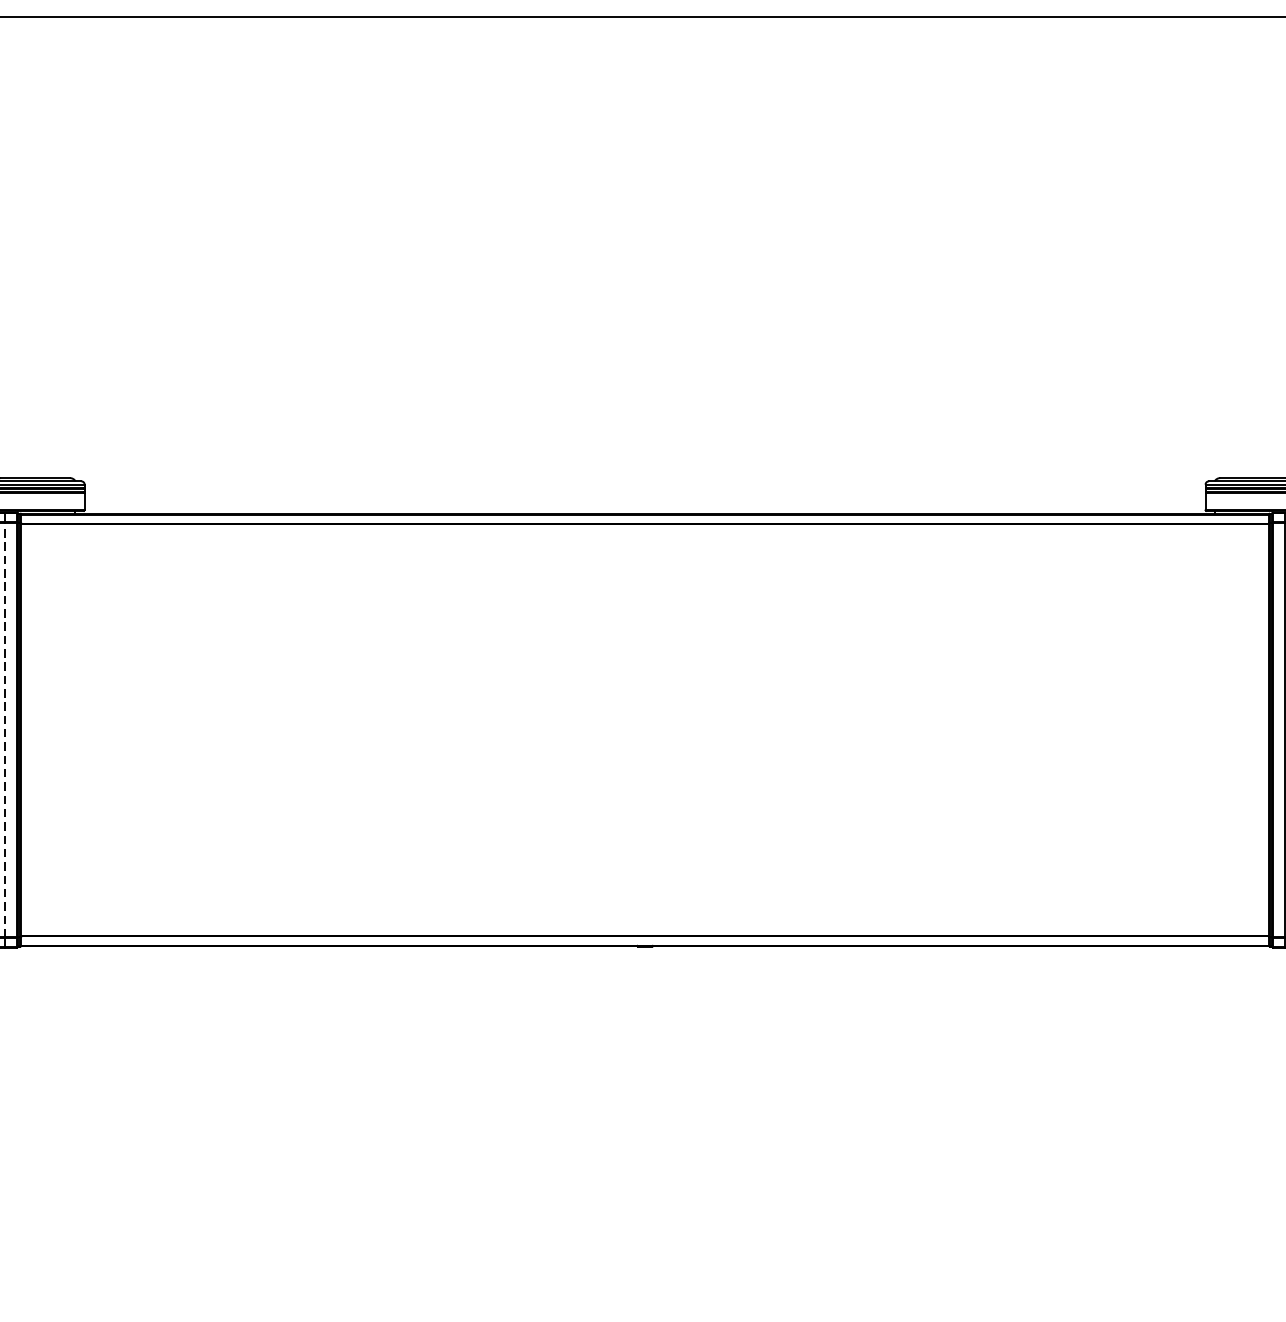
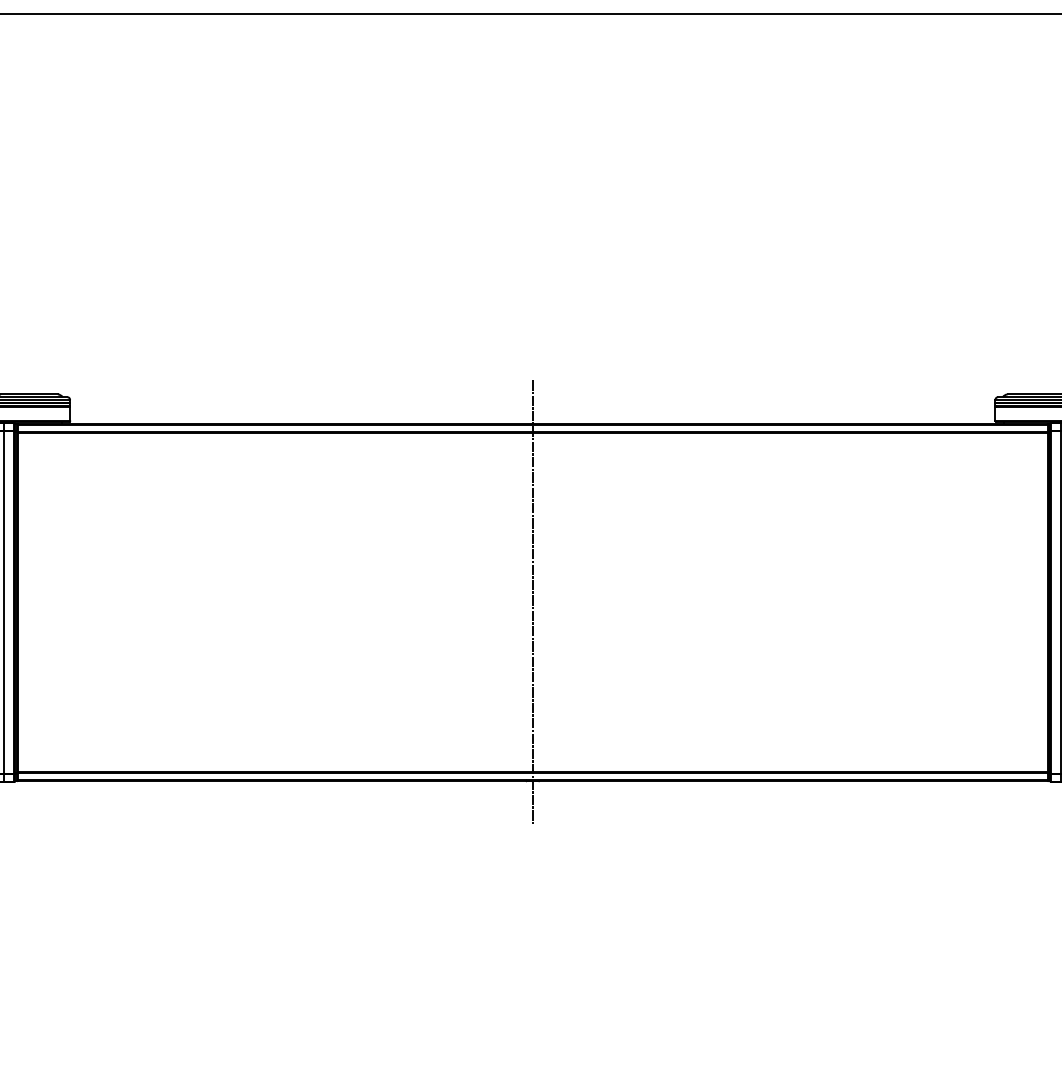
line: (5, 730) -> (4, 602), dashed -> solid
line: (644, 730) -> (532, 602), added

